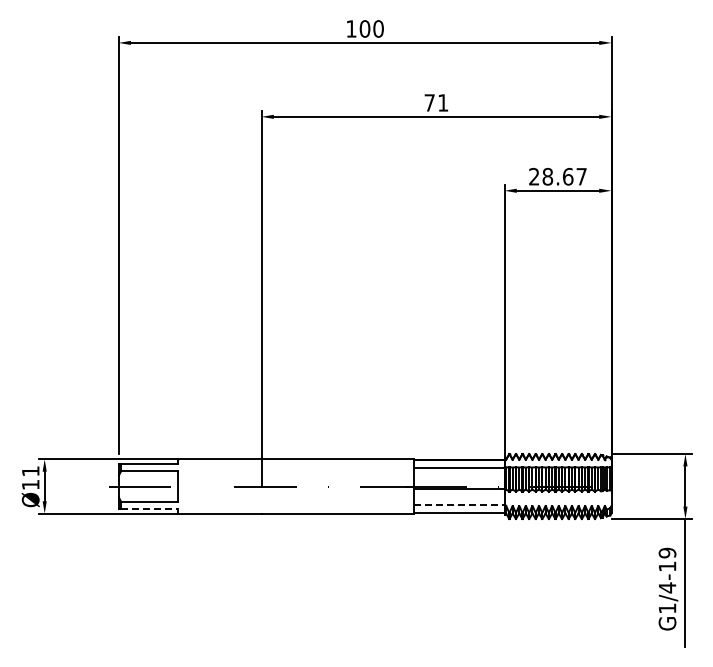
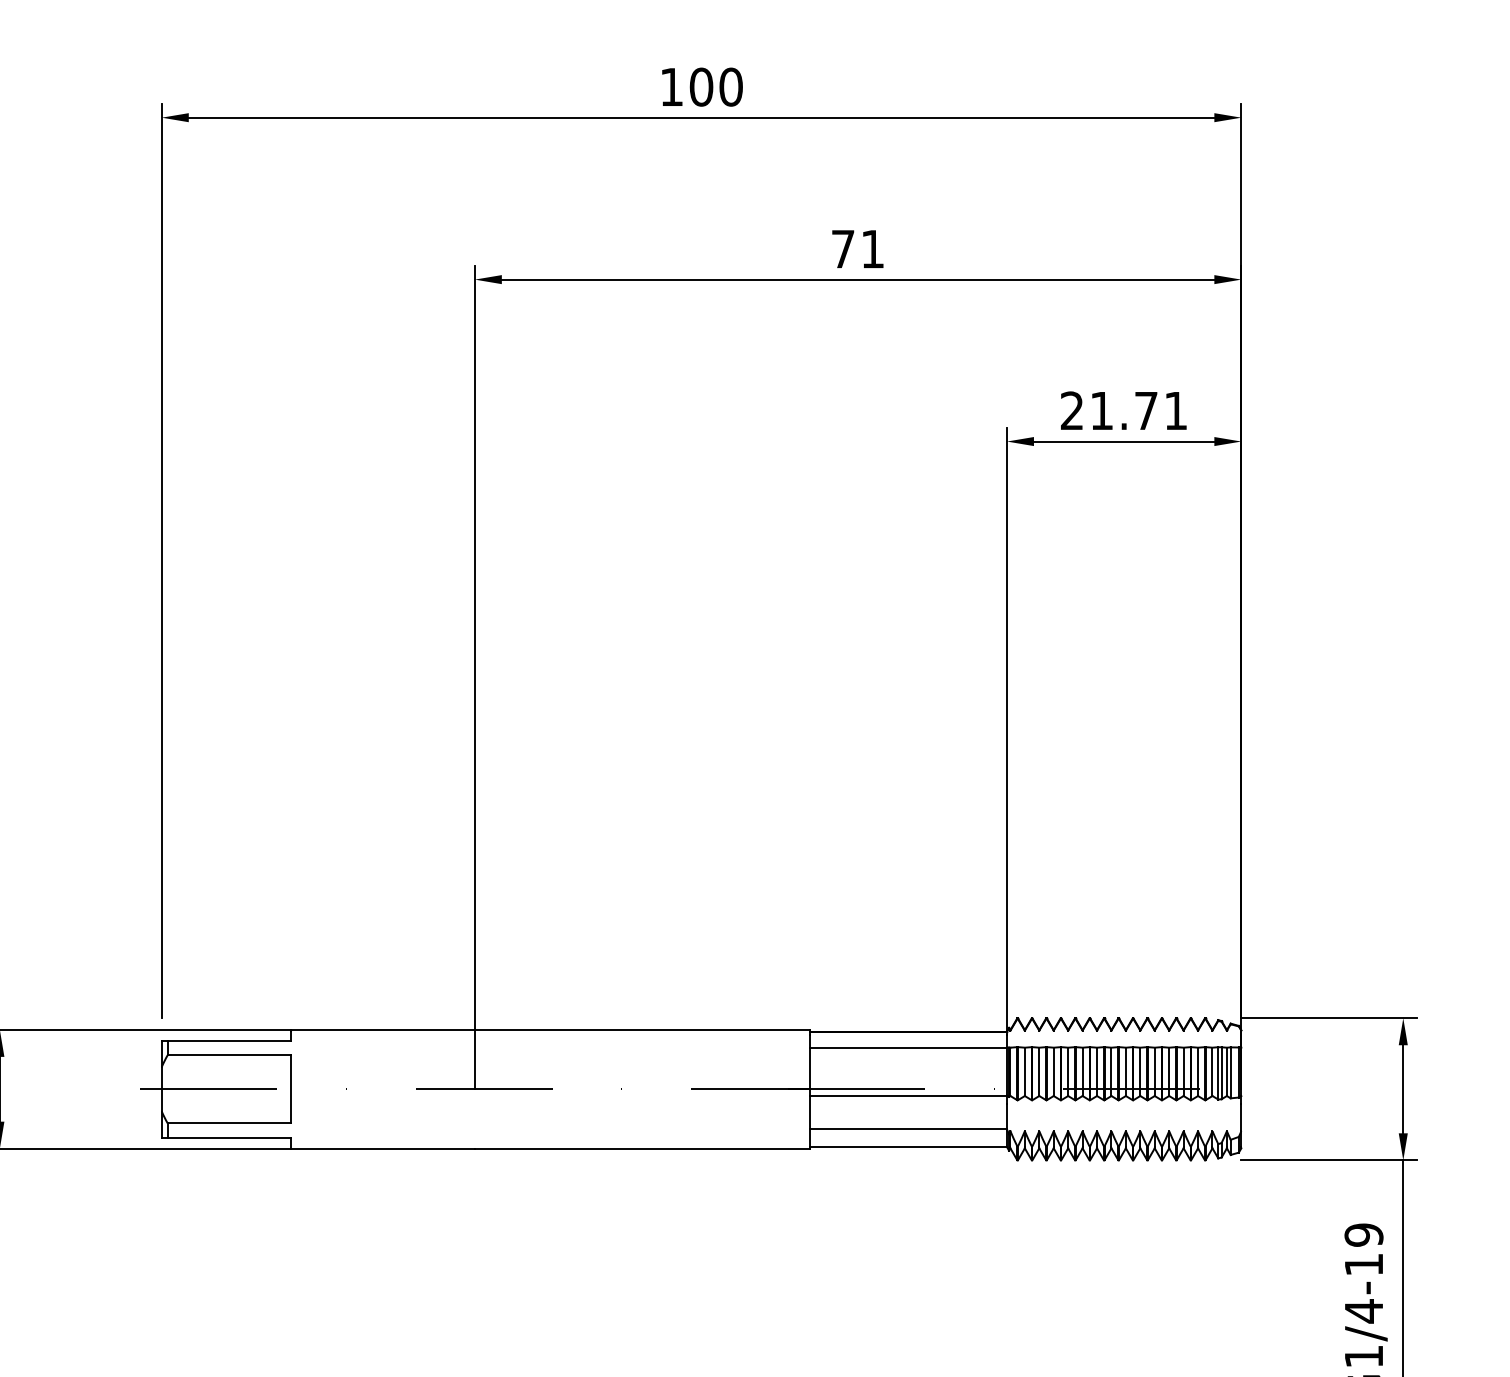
text: (564, 176) -> (1138, 410), 28.67 -> 21.71
line: (459, 504) -> (908, 1128), dashed -> solid
line: (150, 508) -> (231, 1137), dashed -> solid

